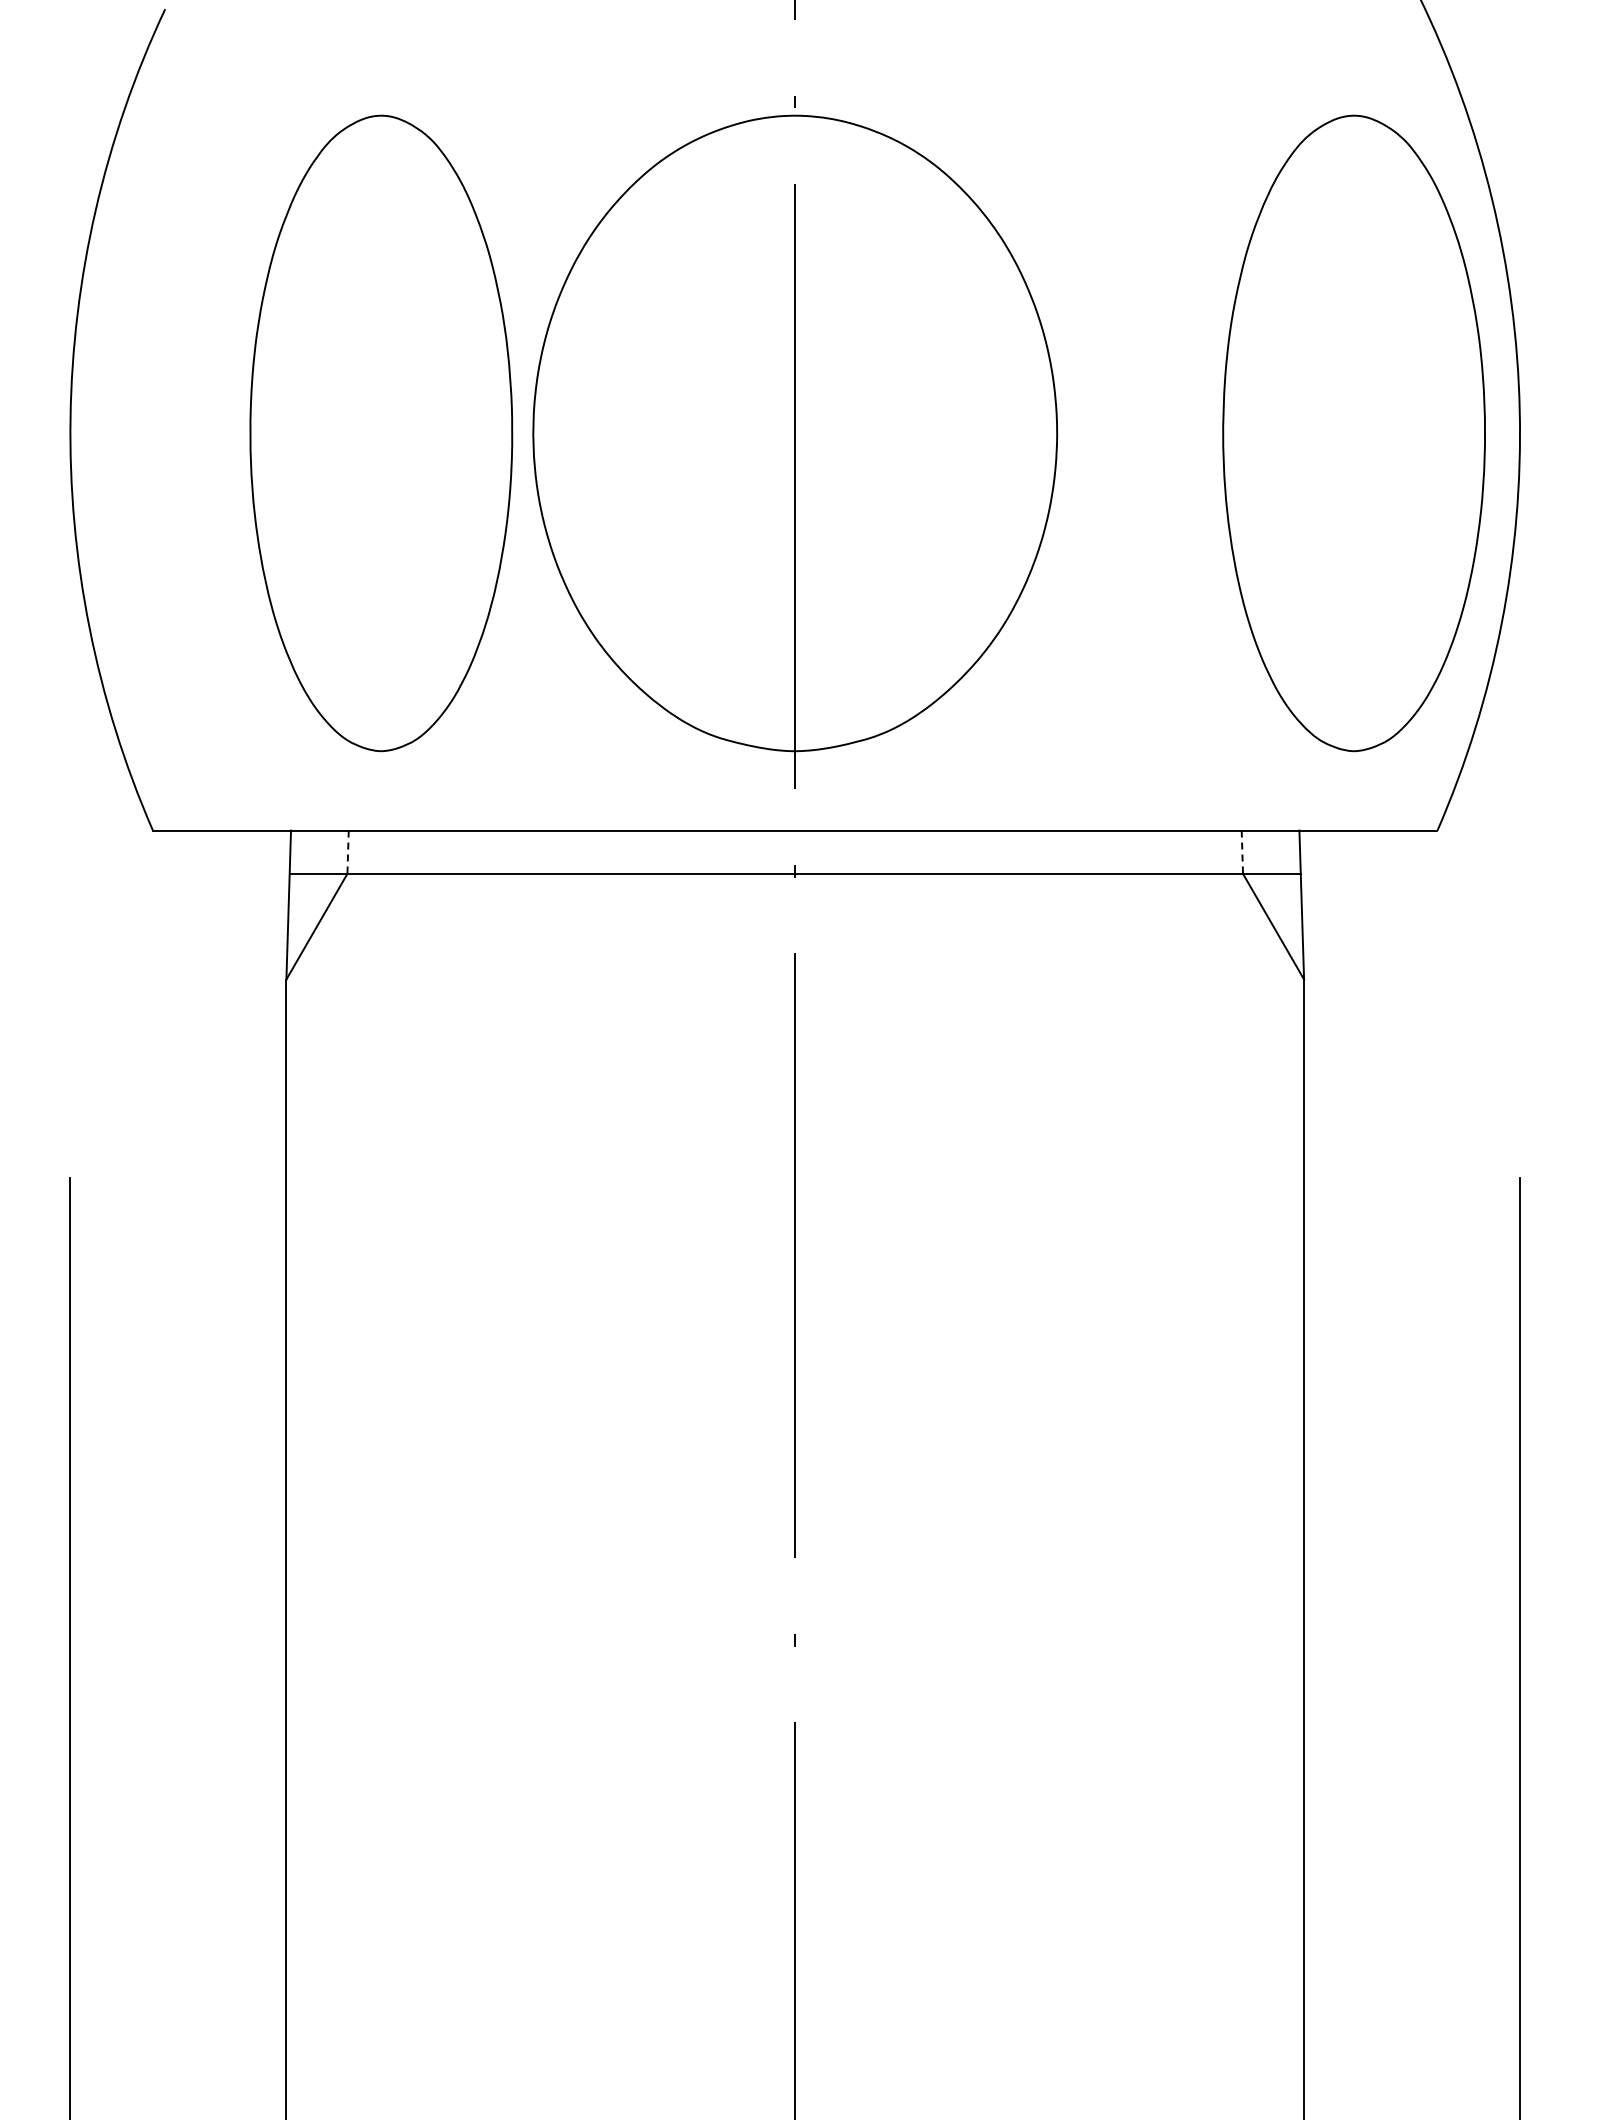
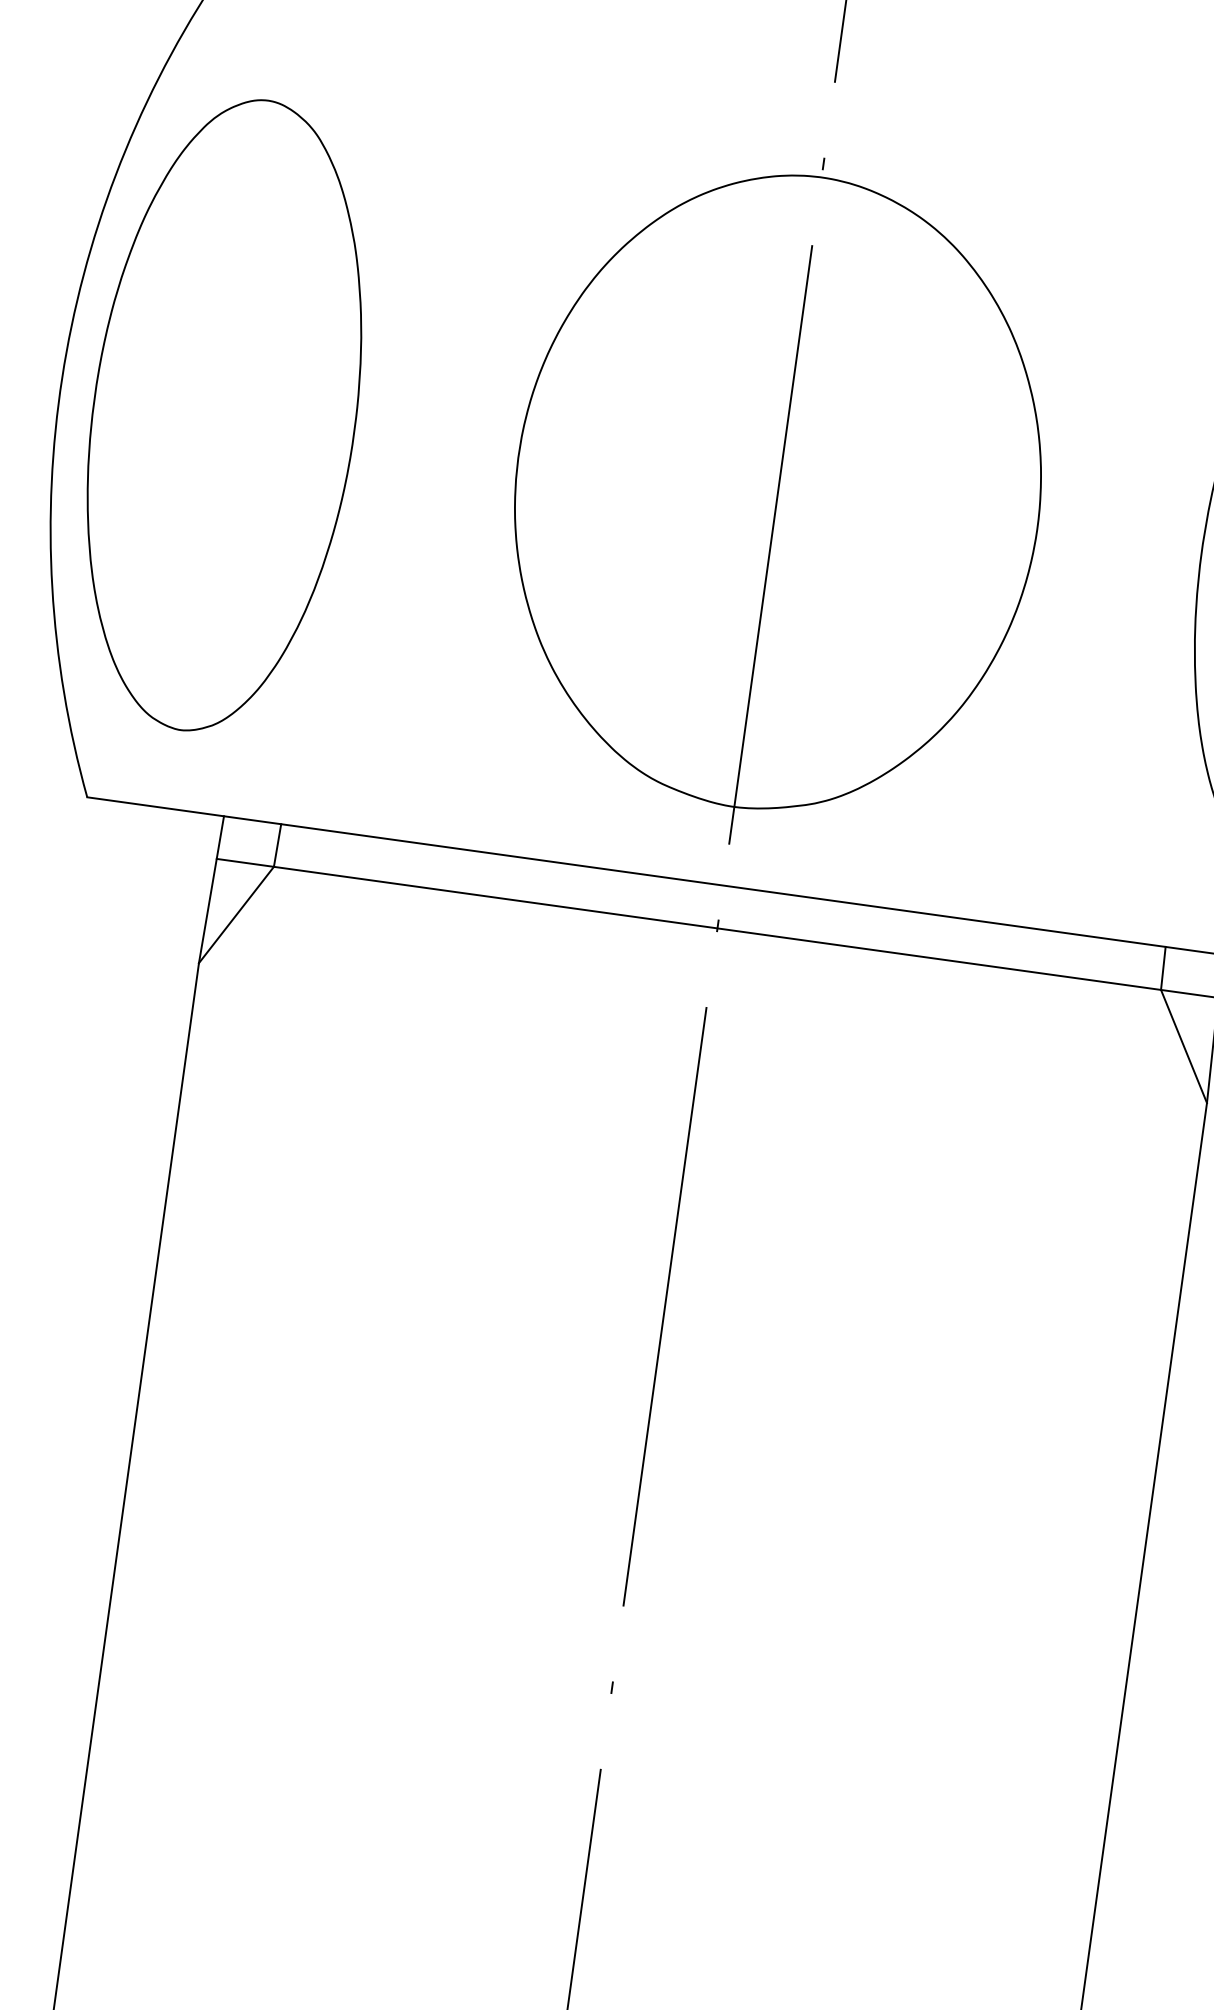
part: (381, 433) -> (224, 415), moved
line: (348, 852) -> (277, 845), dashed -> solid
line: (1242, 852) -> (1163, 968), dashed -> solid

